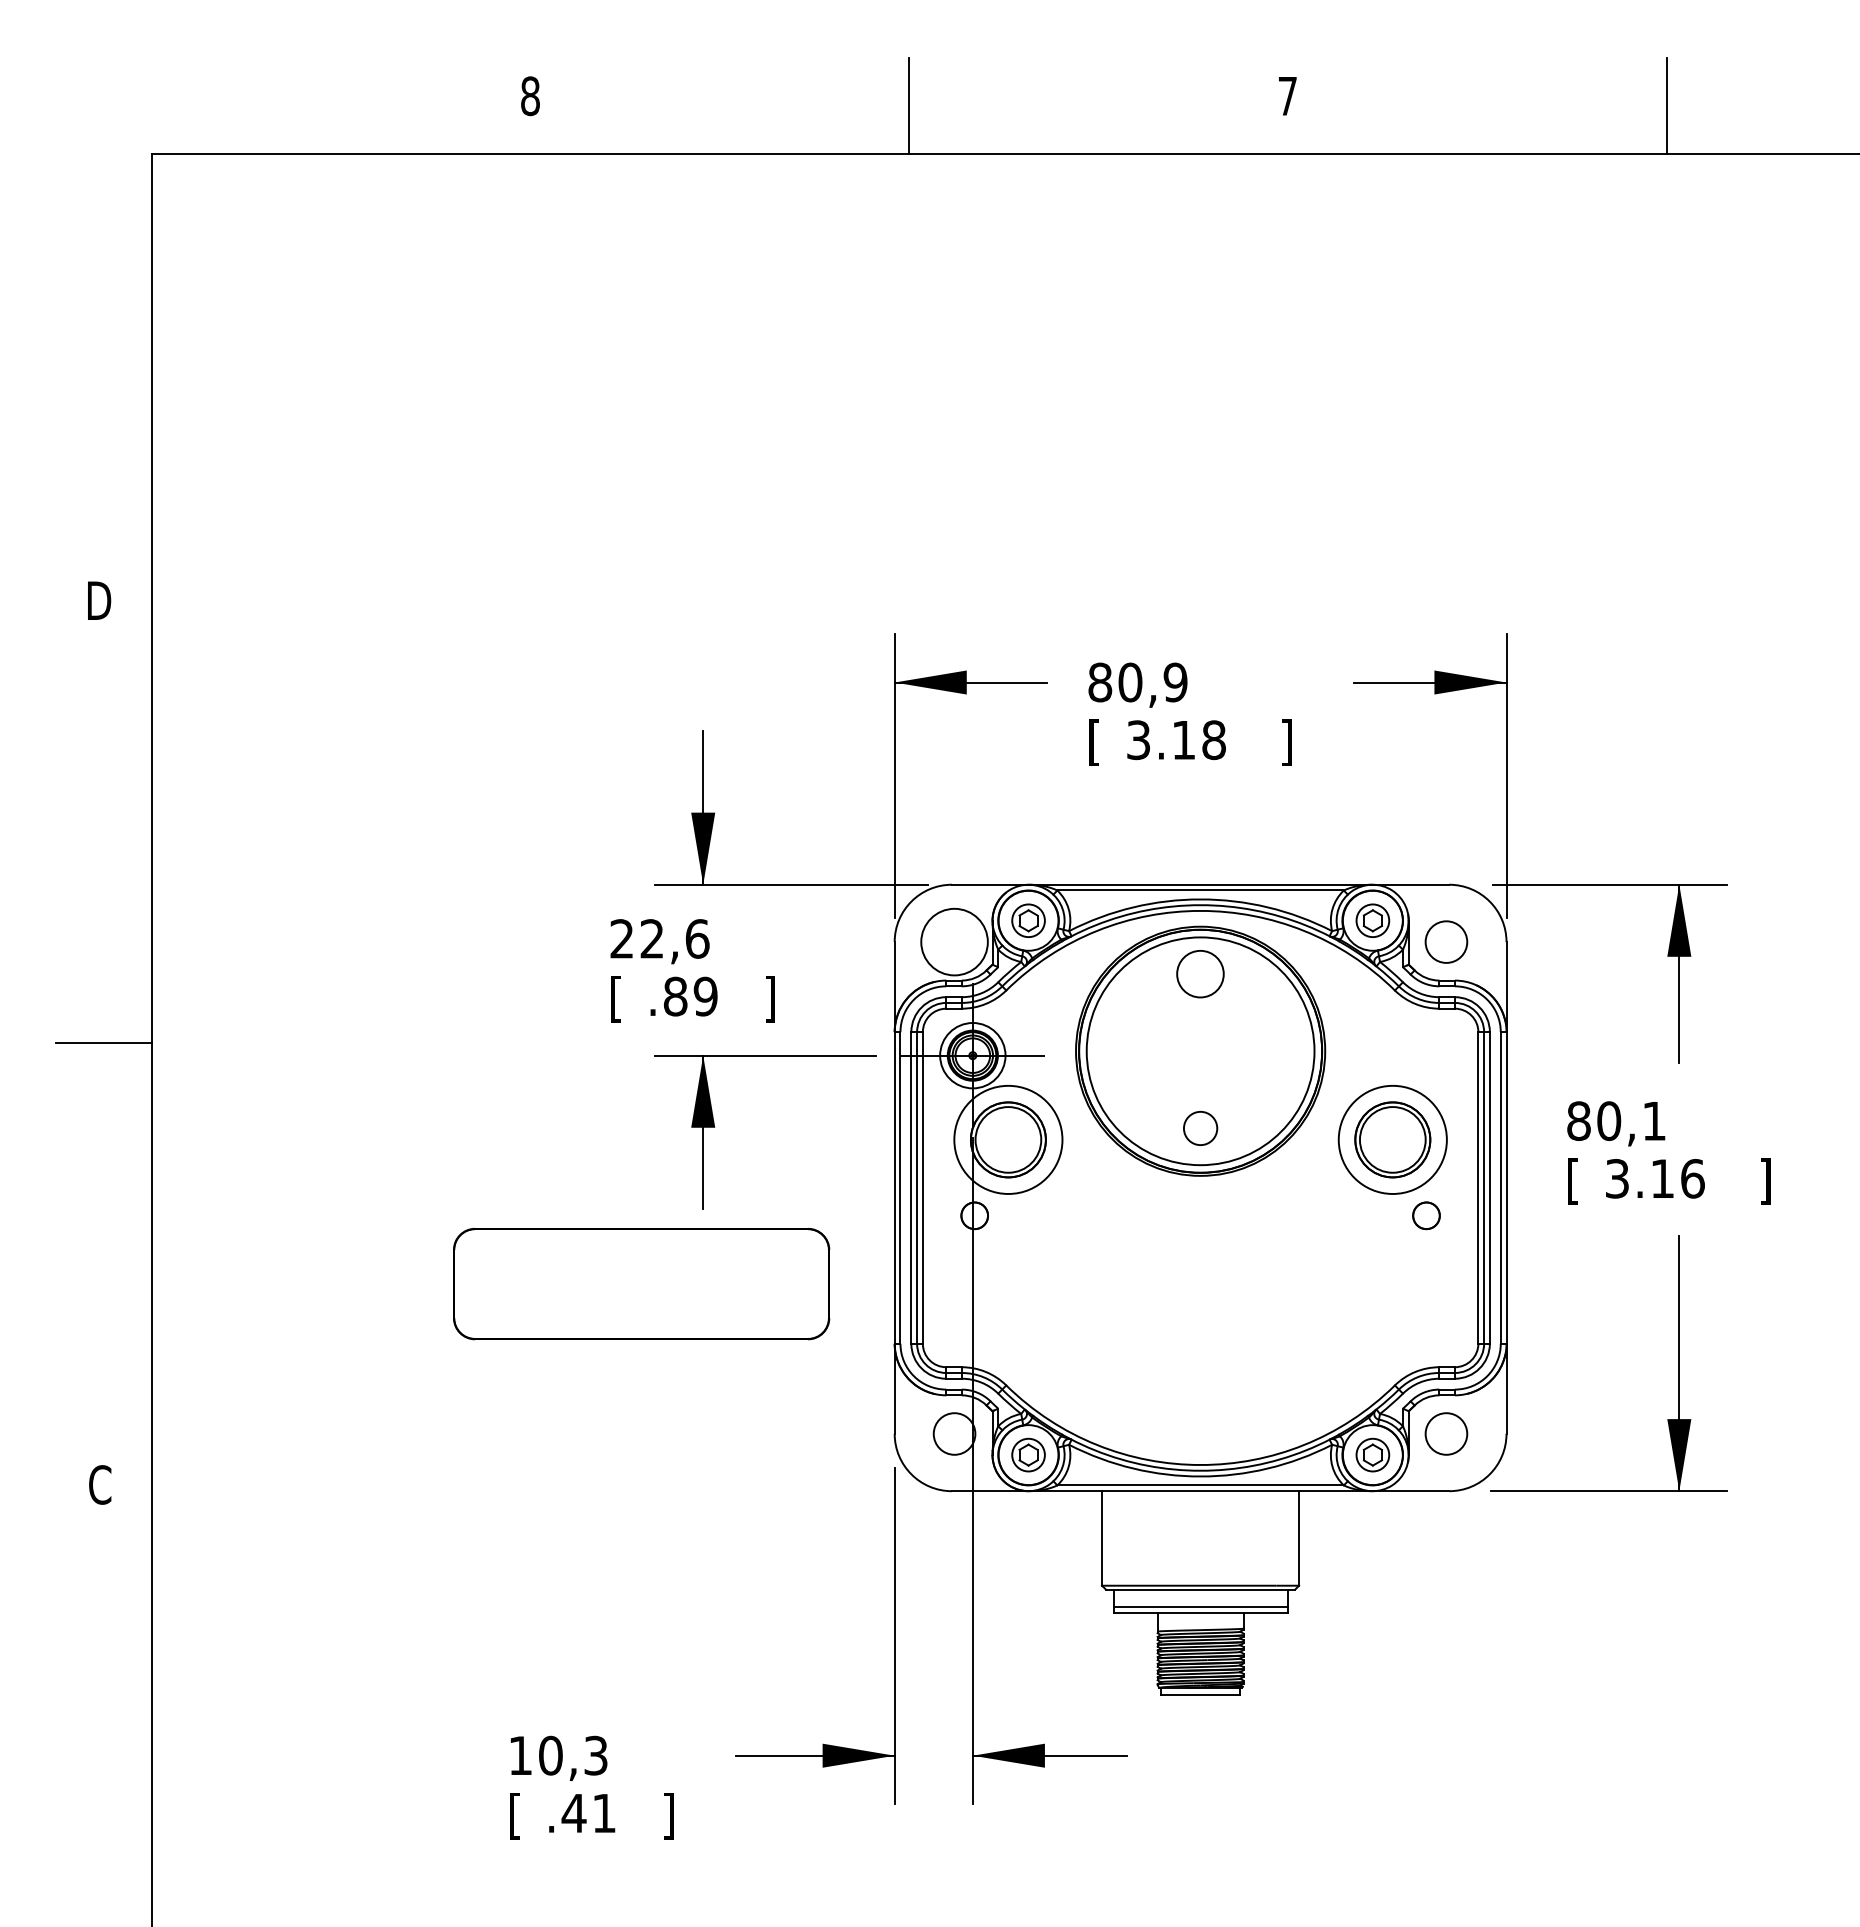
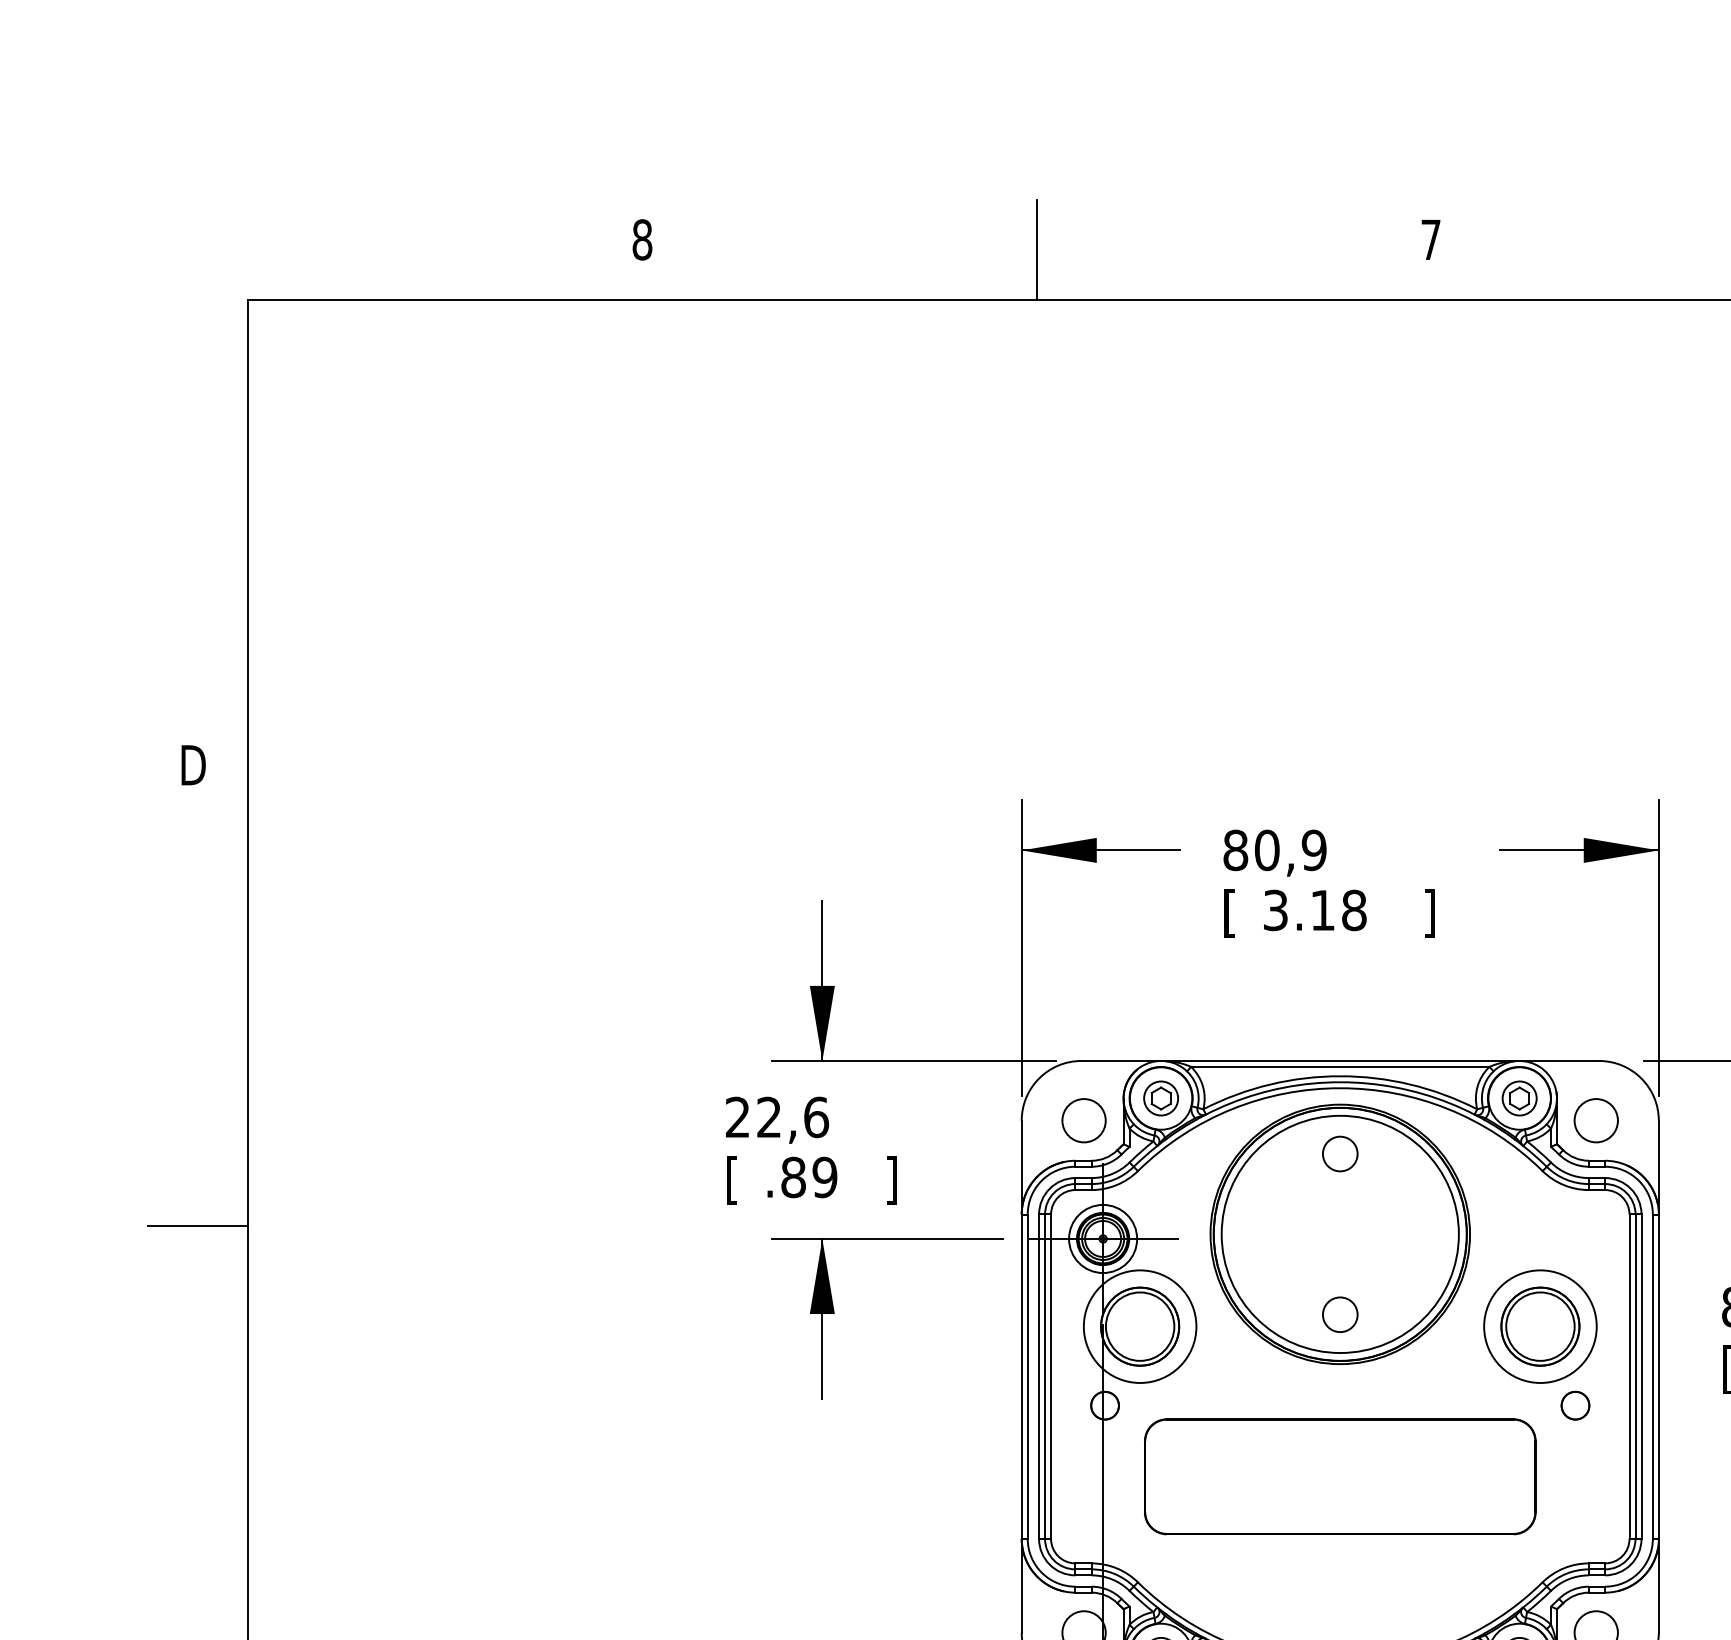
circle: (954, 941) -> (1084, 1120), size x0.62
circle: (1200, 973) -> (1340, 1153), size x0.71
part: (641, 1284) -> (1340, 1477), moved

